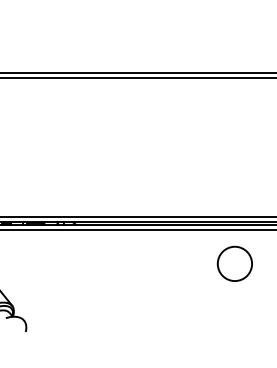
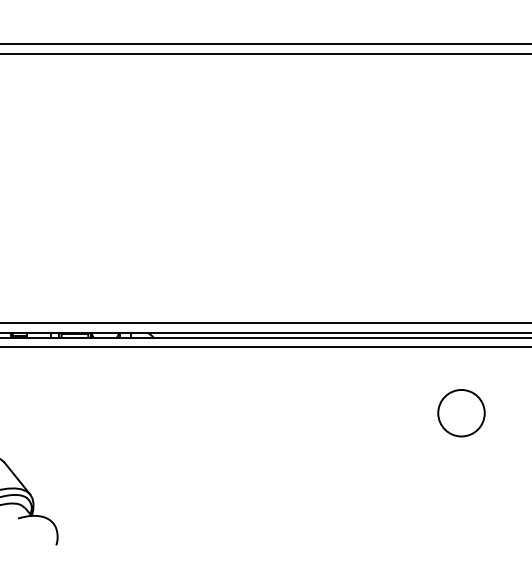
circle: (234, 263) -> (460, 412), size x0.7

